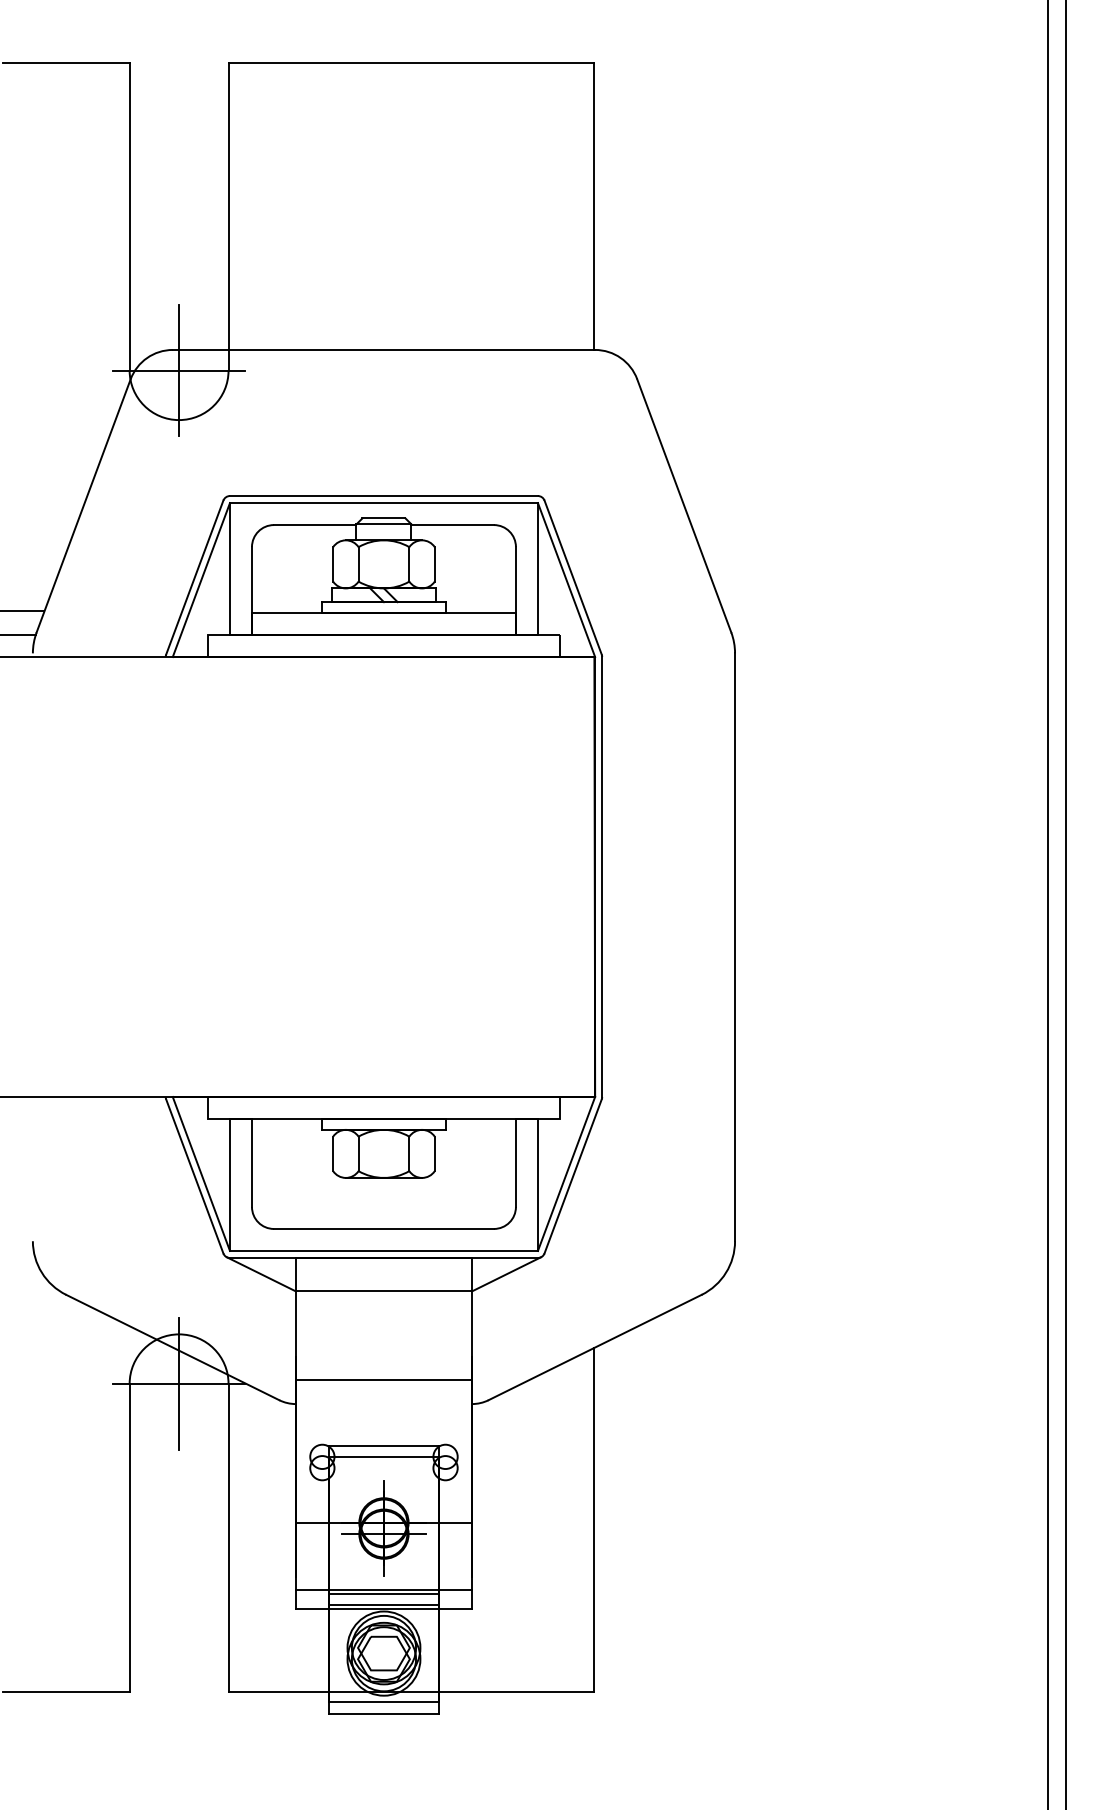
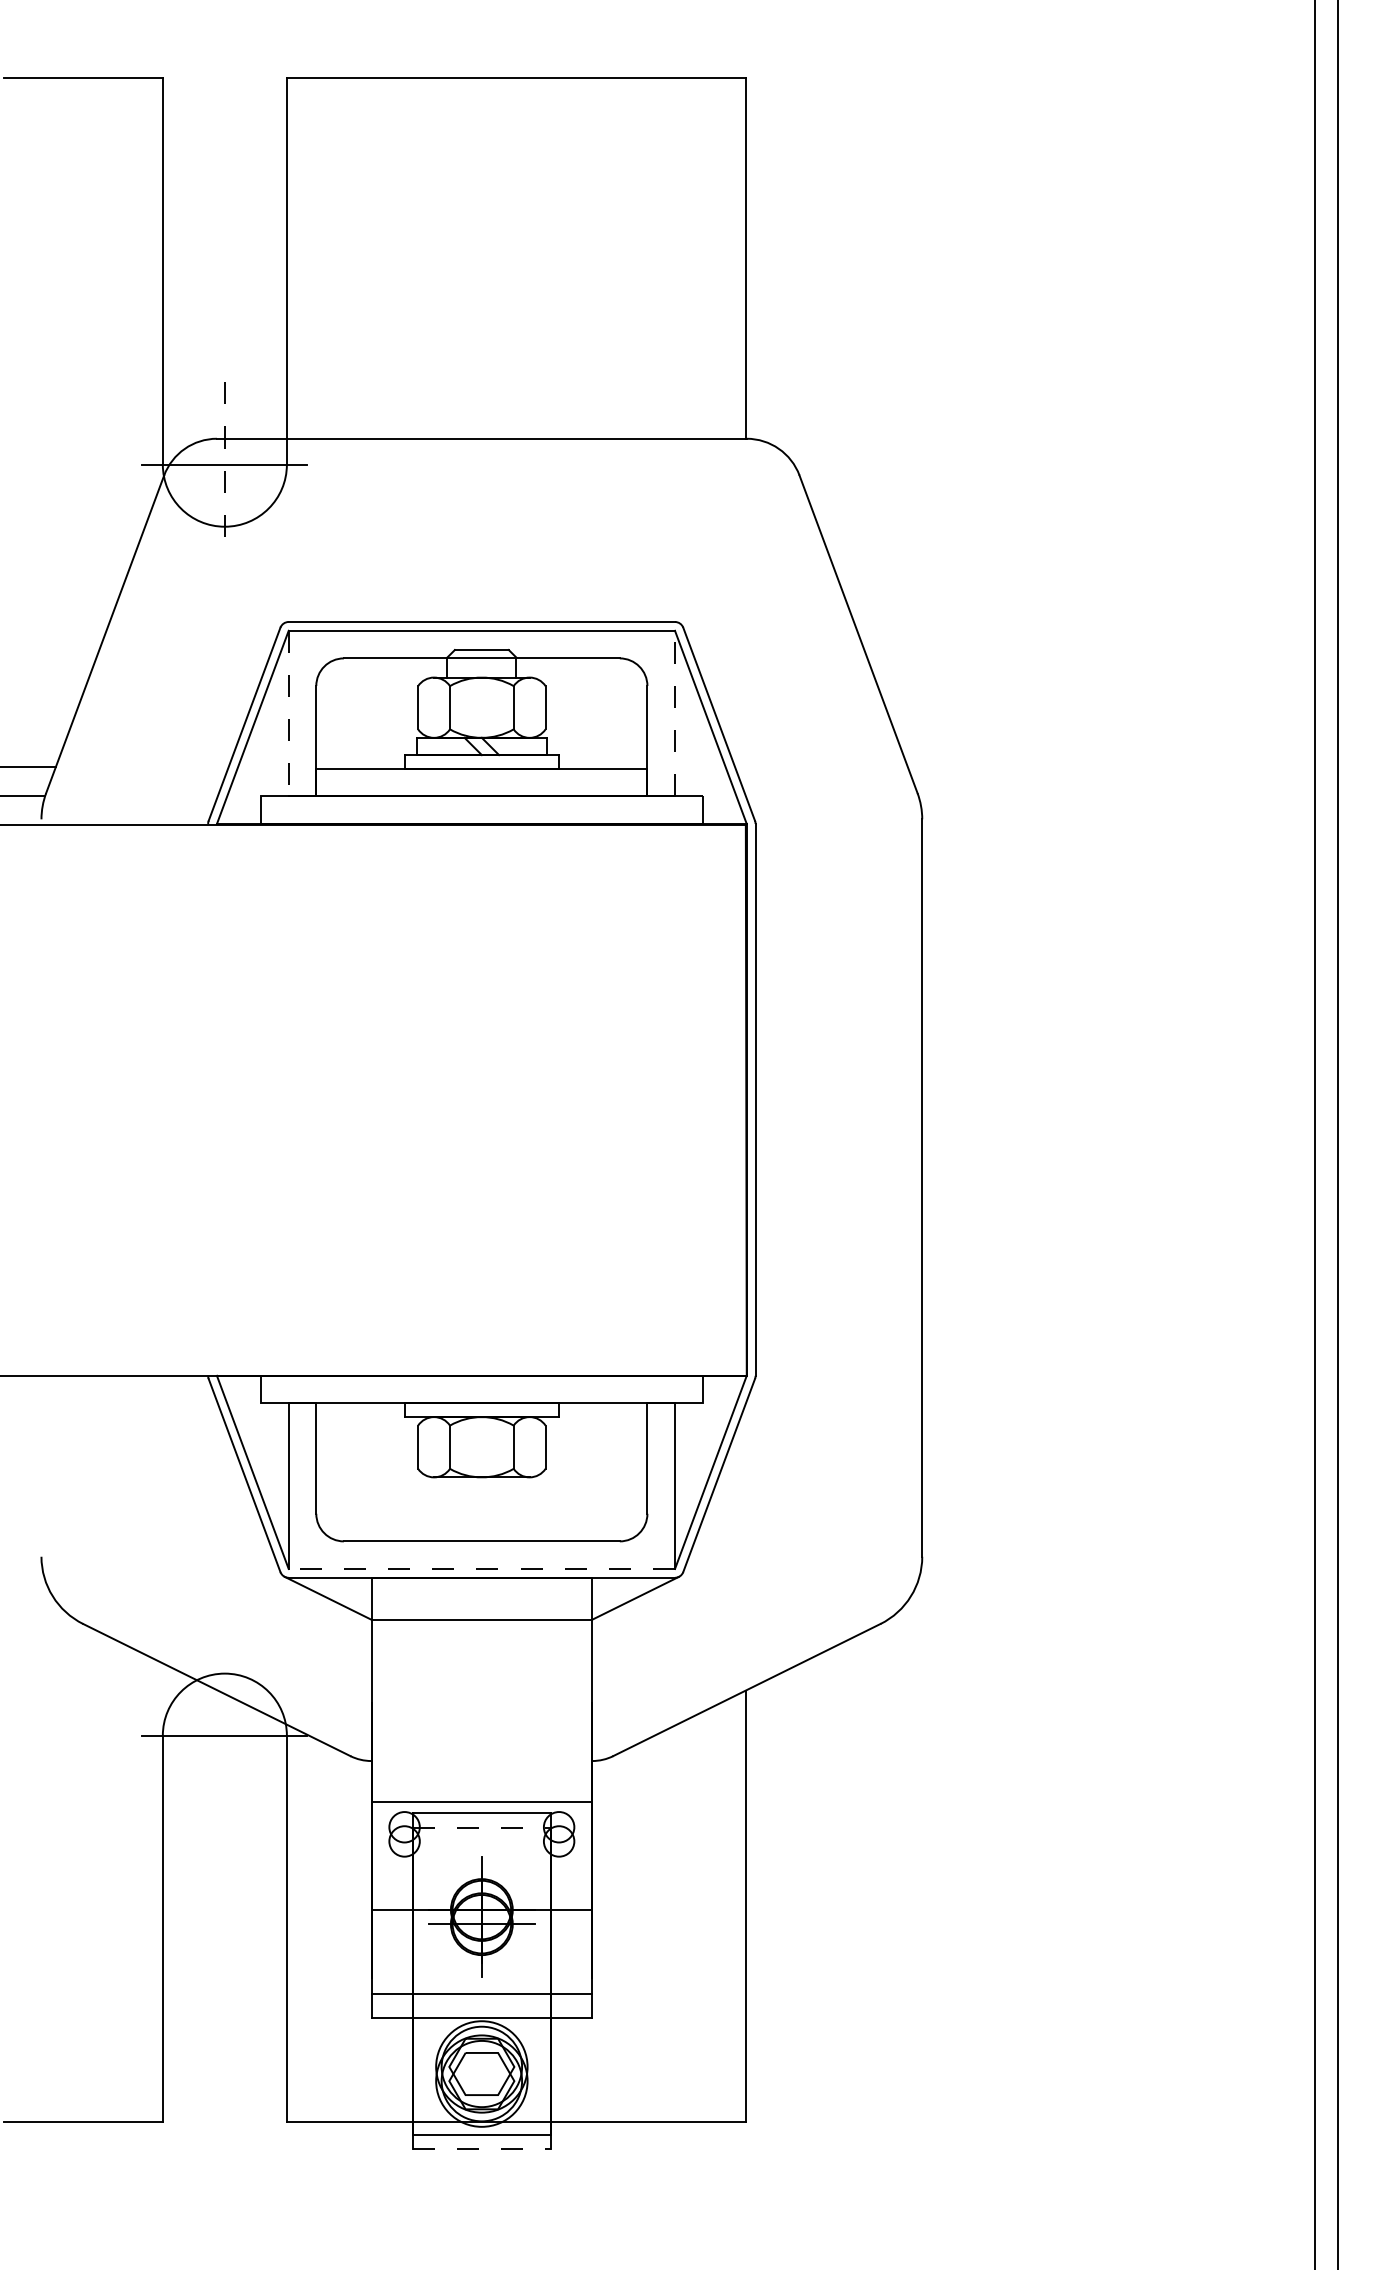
line: (178, 371) -> (224, 465), solid -> dashed
line: (229, 568) -> (288, 713), solid -> dashed
line: (538, 568) -> (675, 713), solid -> dashed
line: (383, 1250) -> (481, 1568), solid -> dashed
line: (383, 1380) -> (481, 1802), moved
line: (178, 1383) -> (224, 1735), removed
line: (383, 1457) -> (481, 1827), solid -> dashed
line: (383, 1593) -> (481, 1998), removed
line: (383, 1604) -> (481, 2012), removed
line: (383, 1713) -> (481, 2149), solid -> dashed

